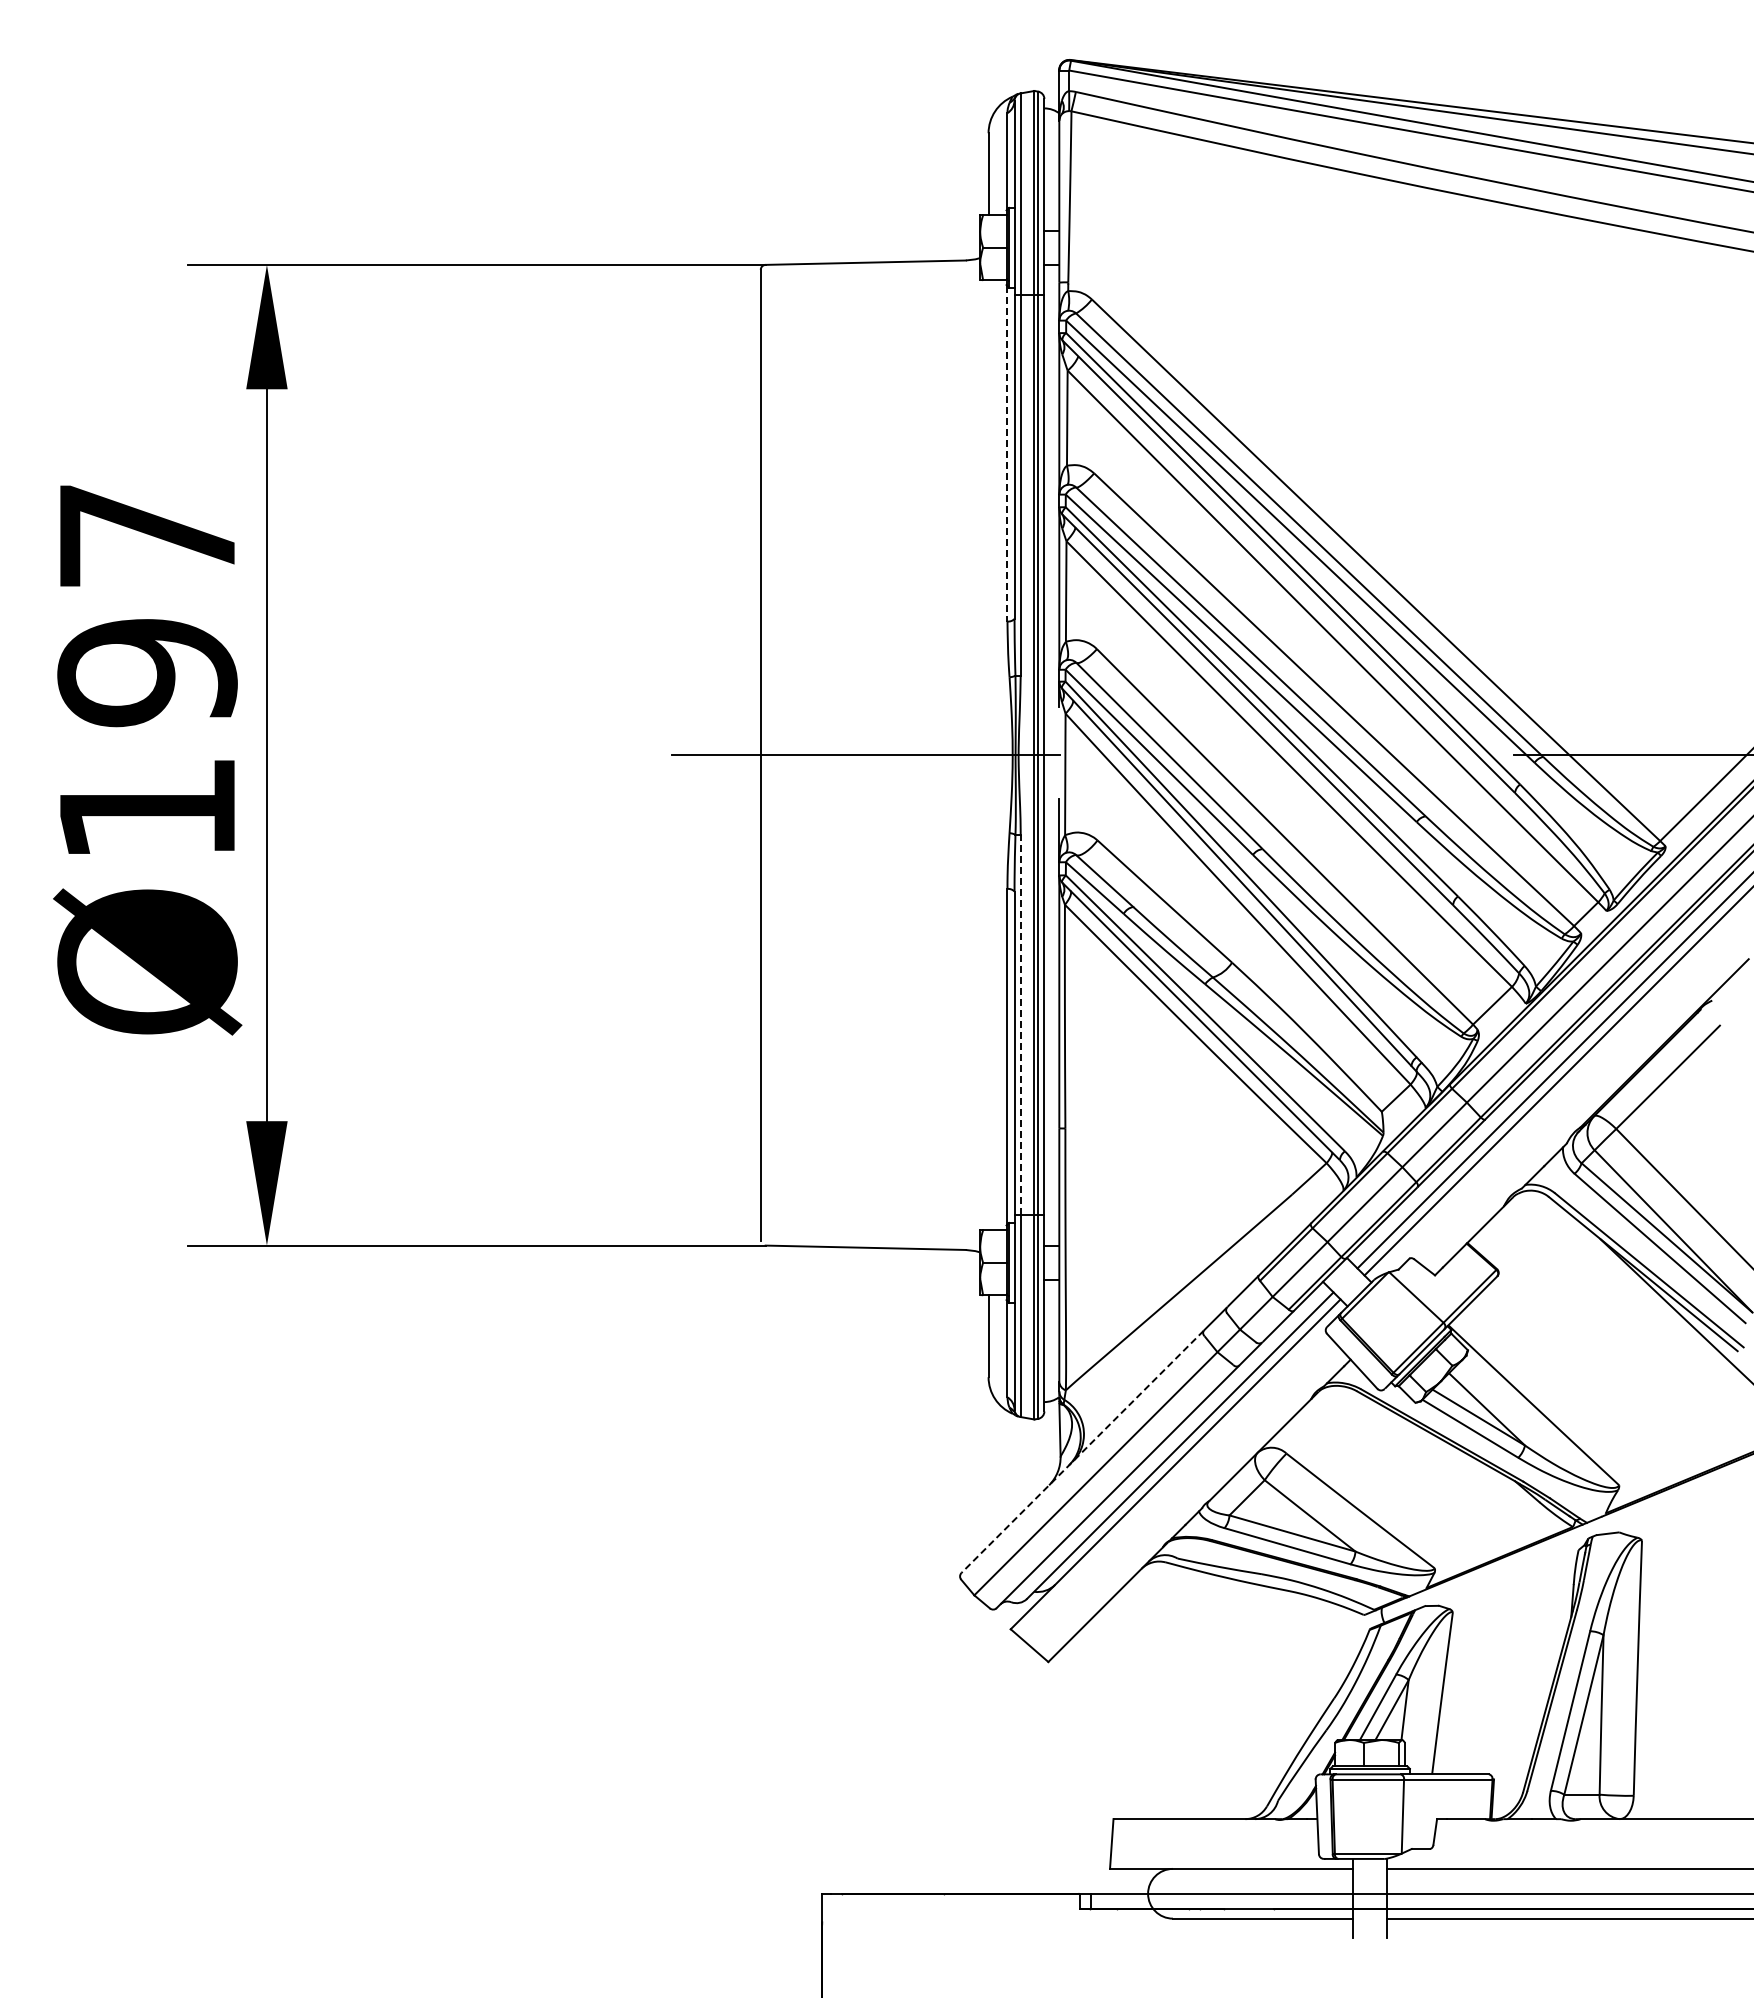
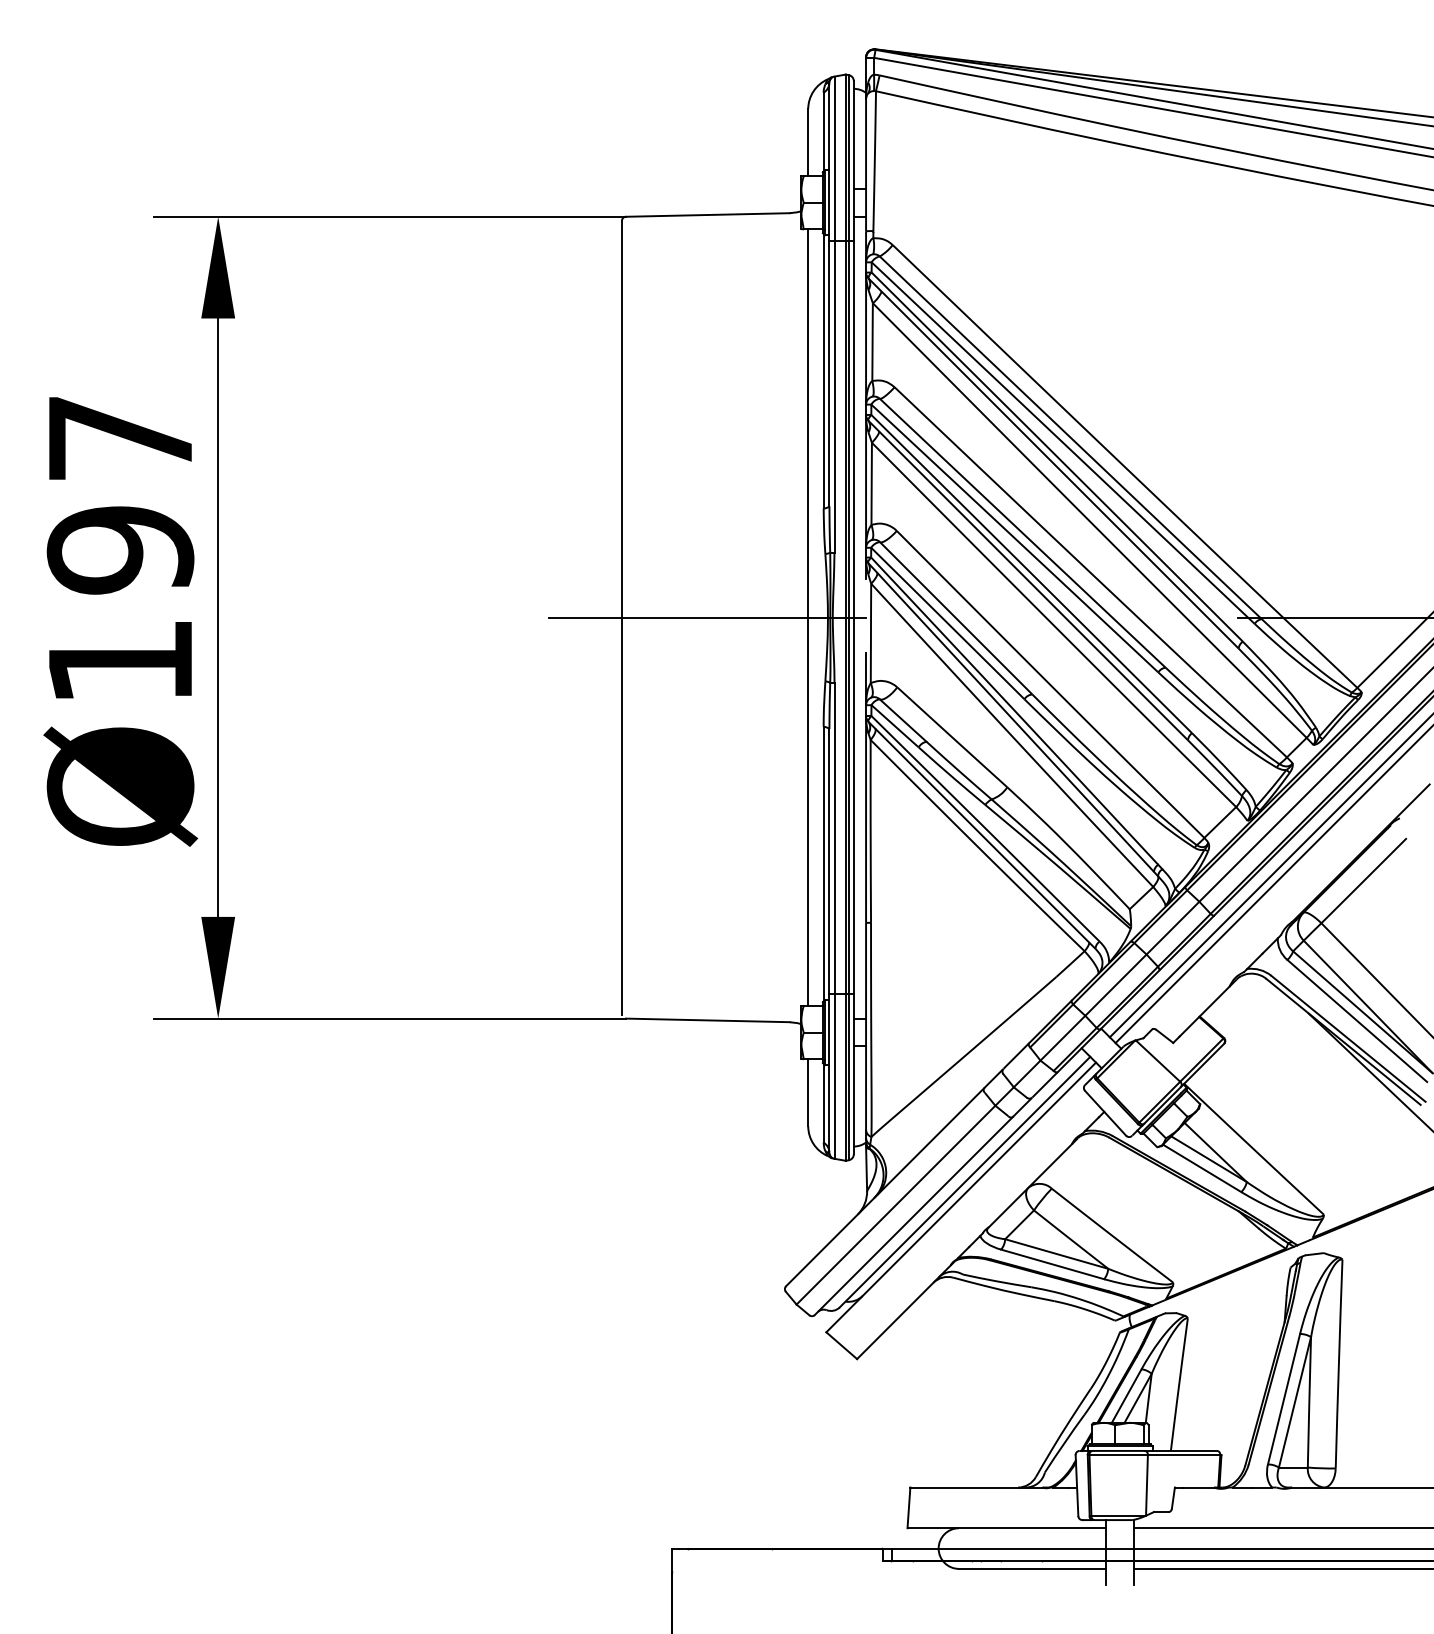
line: (1007, 453) -> (823, 370), dashed -> solid
line: (988, 755) -> (808, 617), added
line: (1020, 1024) -> (834, 837), dashed -> solid
line: (1082, 1452) -> (885, 1187), dashed -> solid

